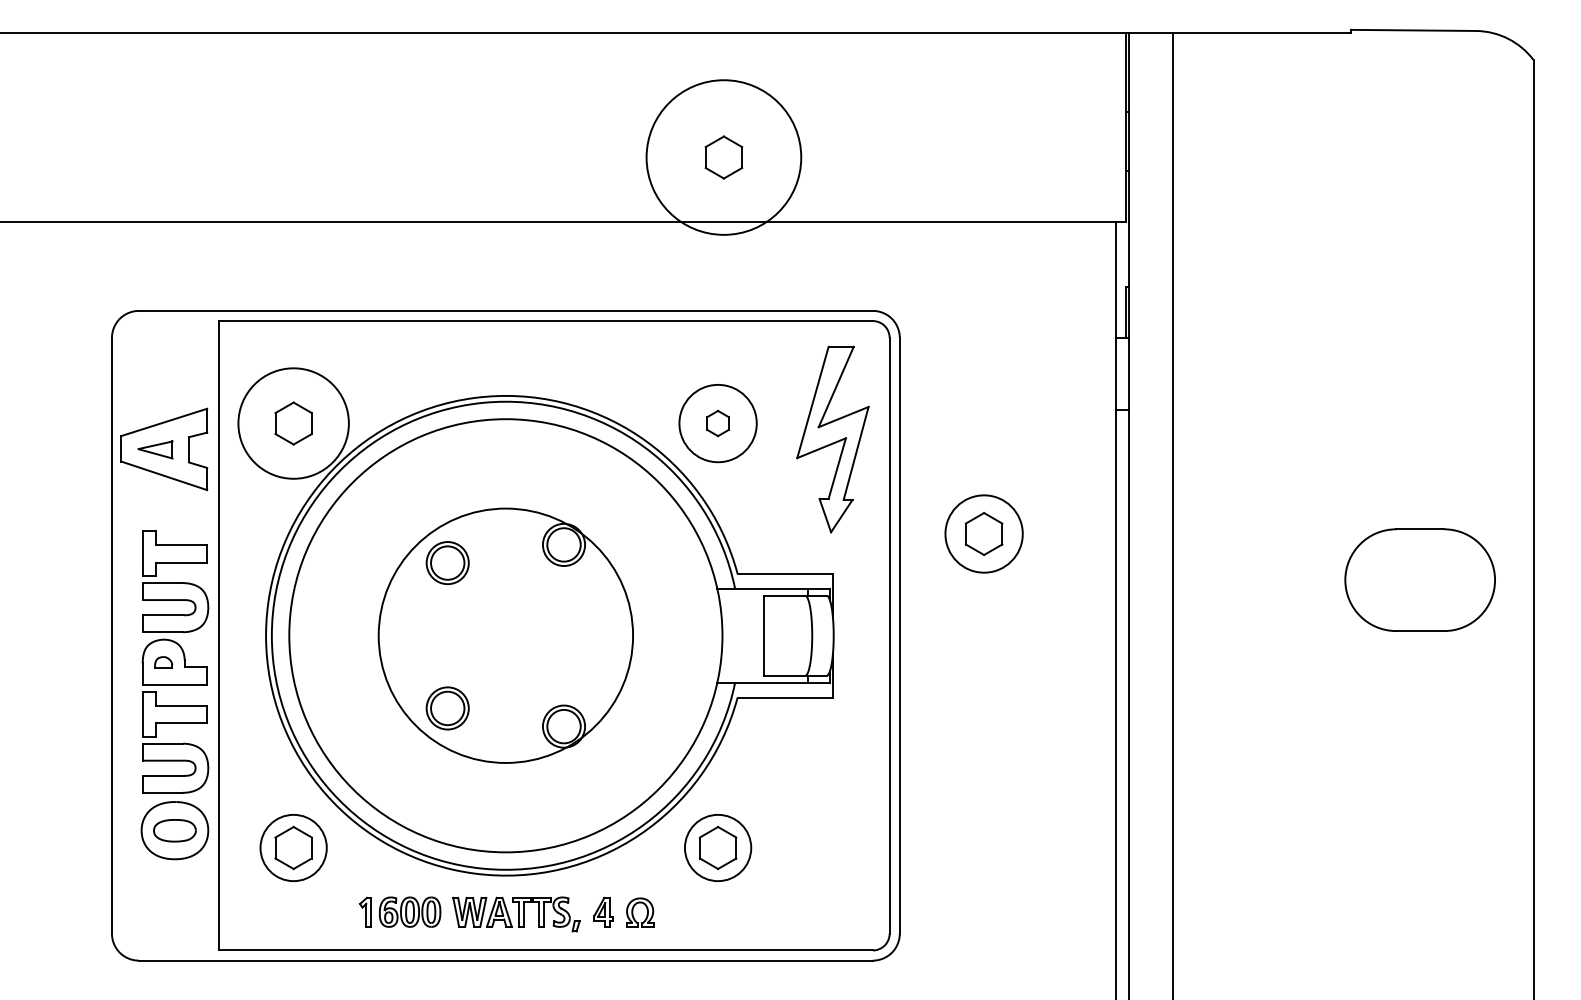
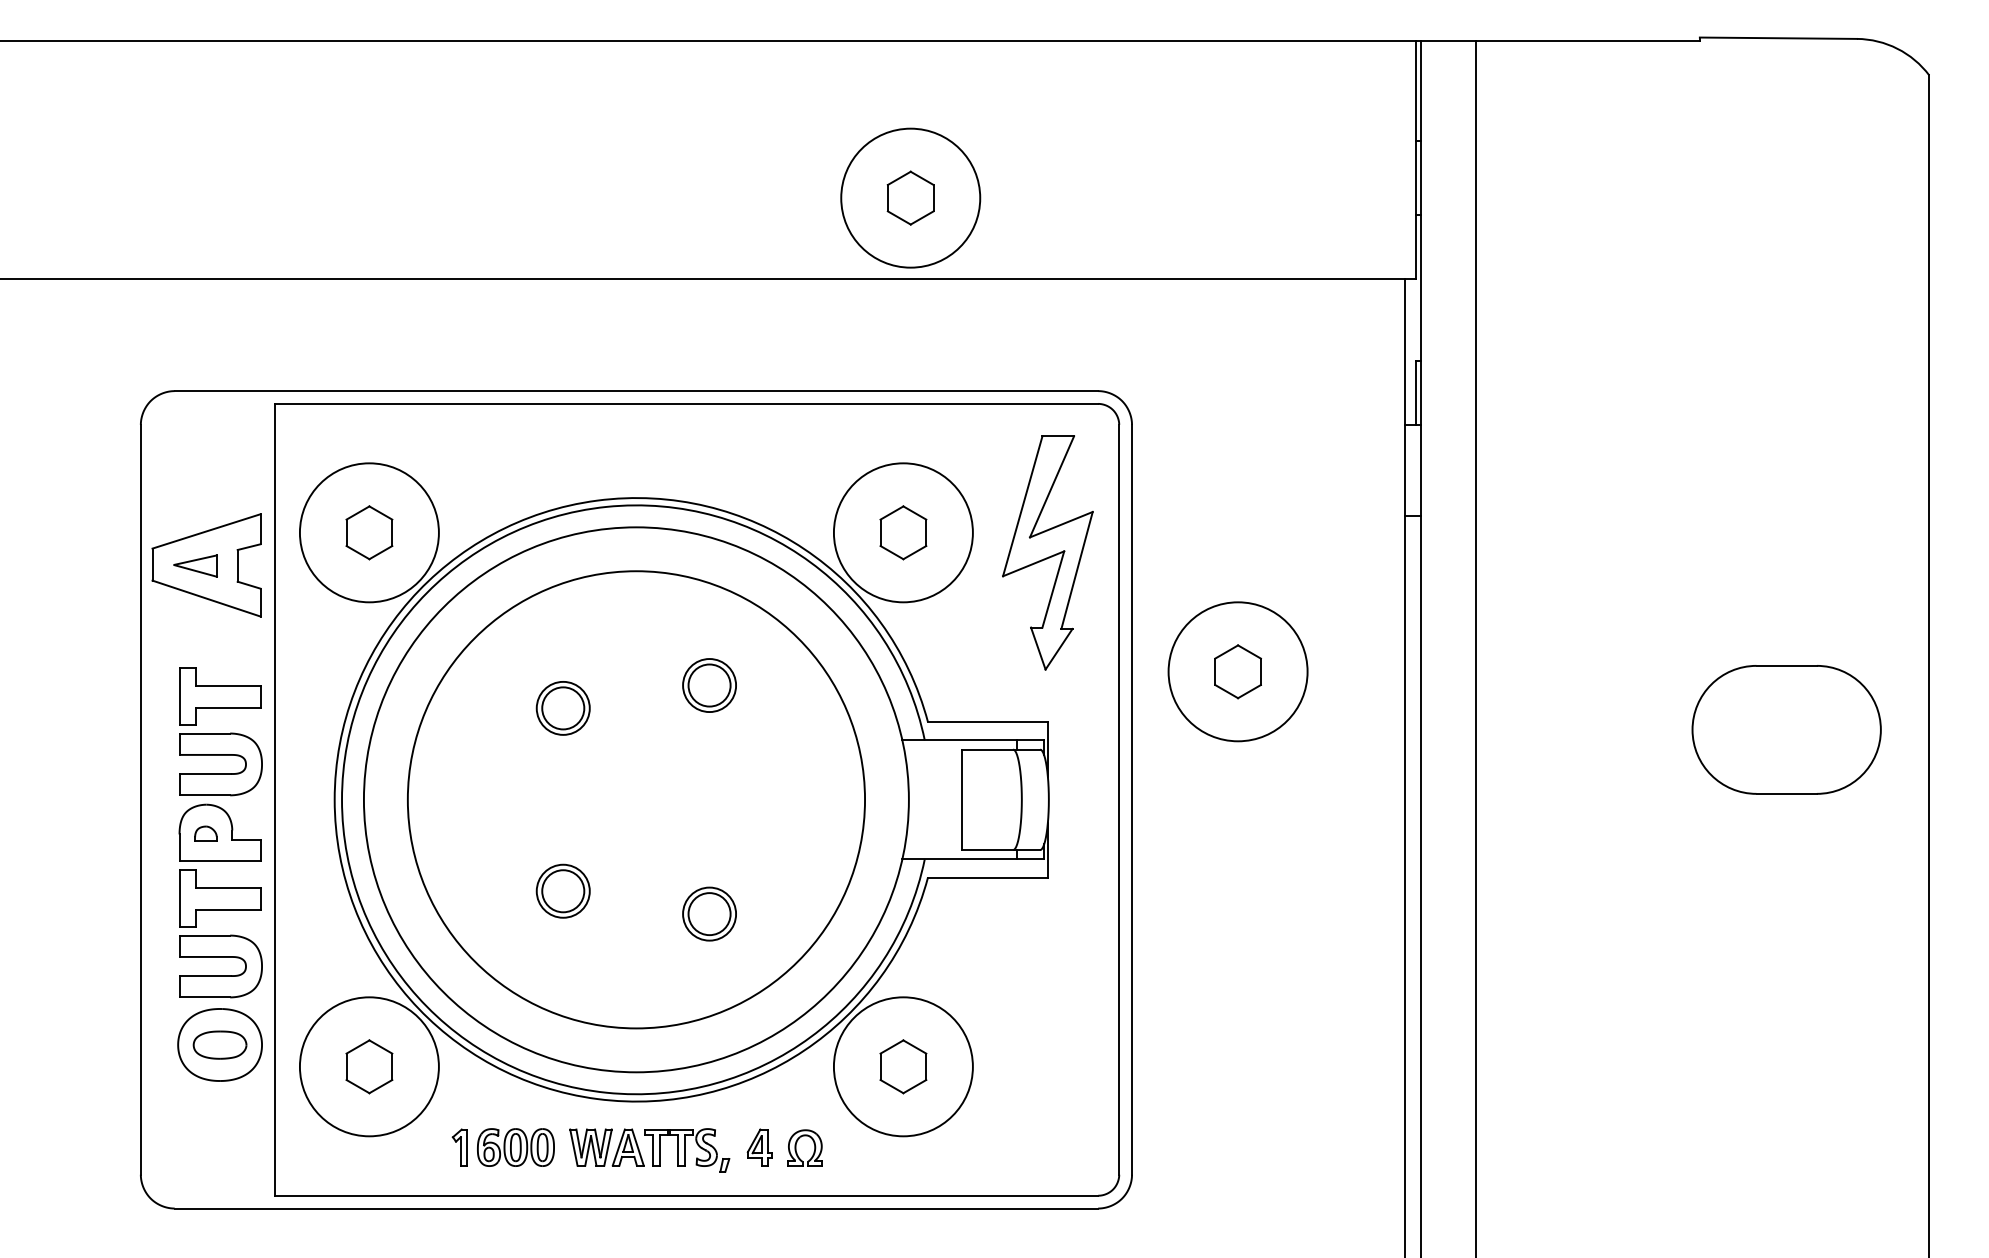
circle: (723, 157) -> (910, 198), size x0.71
circle: (717, 423) -> (902, 532), size x1.43
part: (717, 423) -> (902, 532), size x1.67
circle: (983, 533) -> (1237, 671), size x1.43
circle: (505, 635) -> (635, 799), size x1.43
circle: (293, 847) -> (369, 1066), size x1.67
circle: (717, 847) -> (902, 1066), size x1.67

